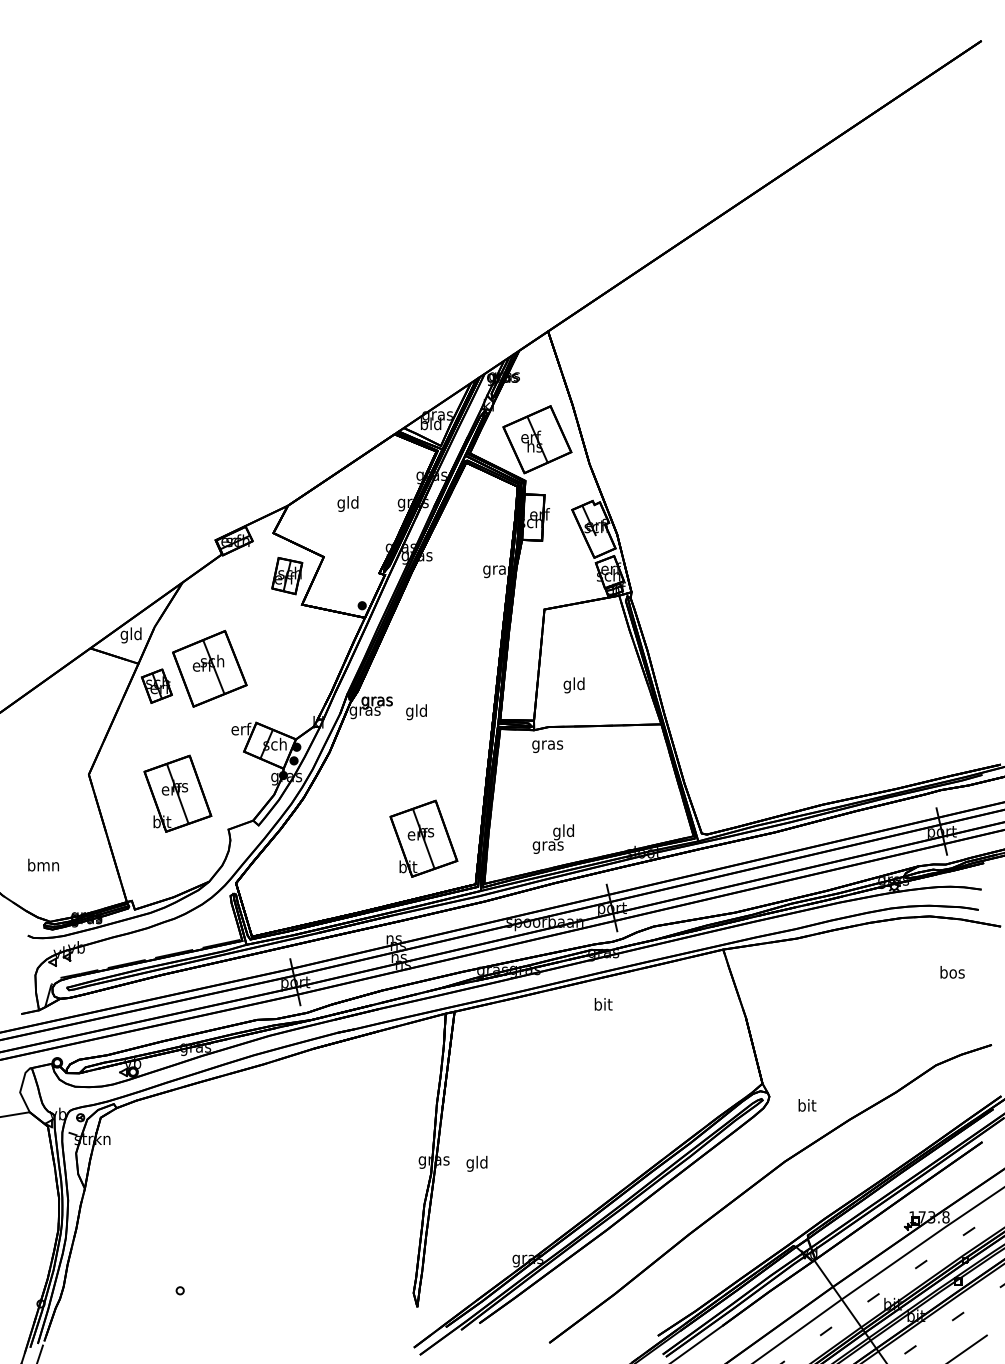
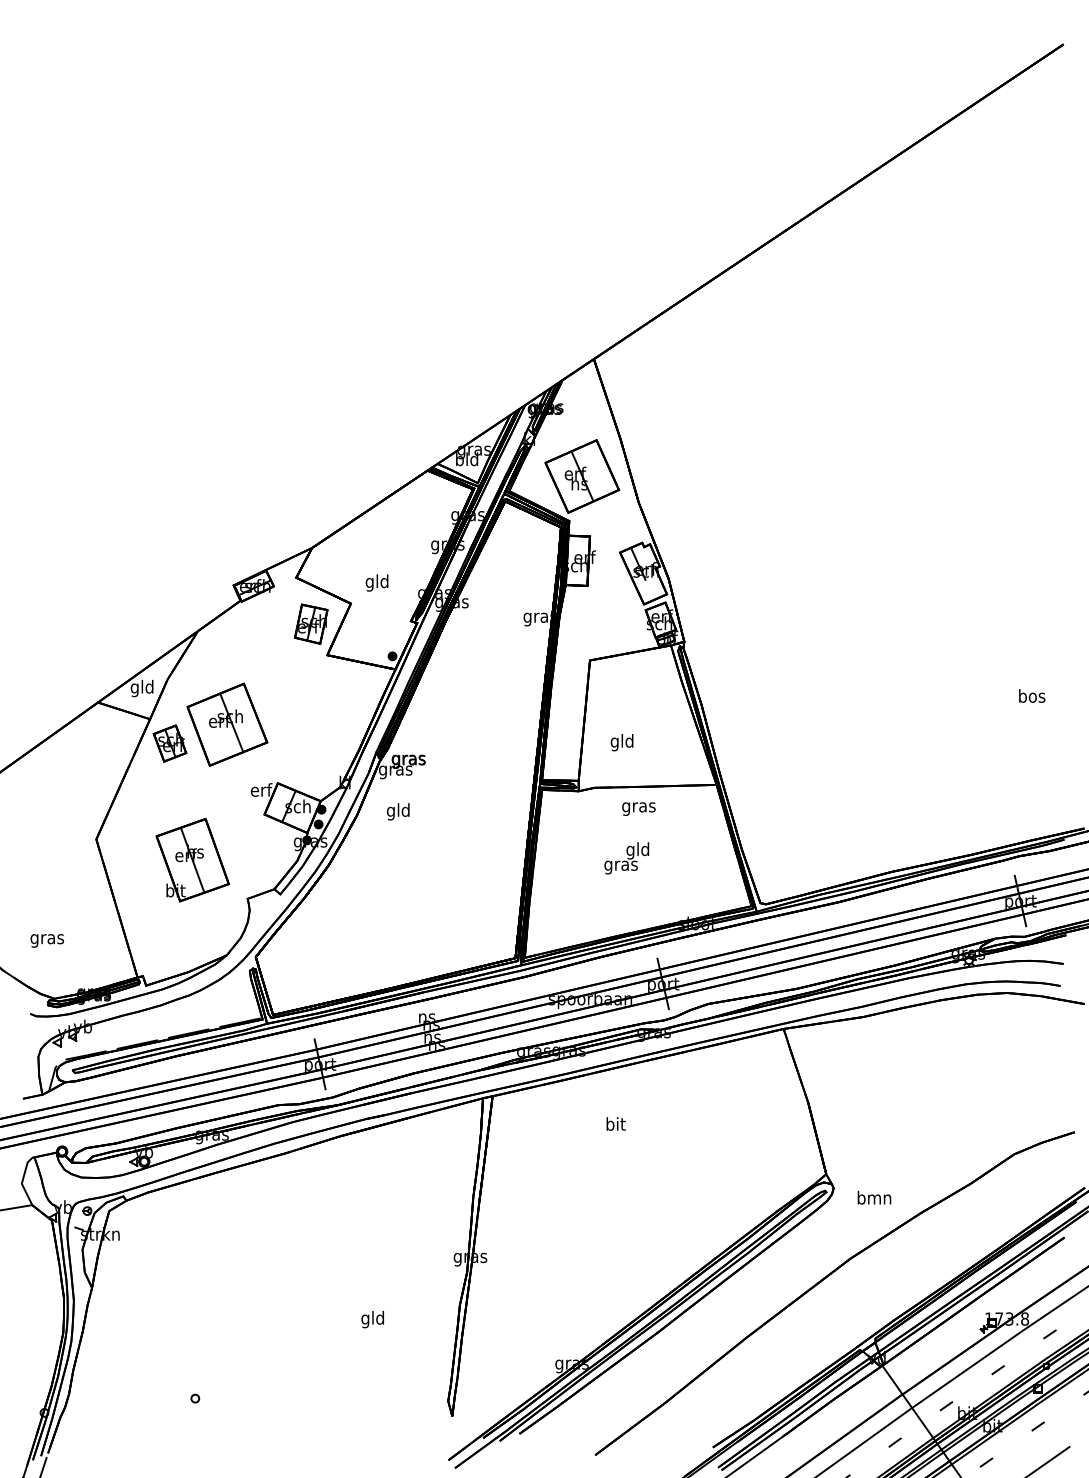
text: (347, 503) -> (376, 582), moved
text: (416, 712) -> (398, 812), moved
text: (547, 746) -> (638, 808), moved
part: (423, 838) -> (458, 908), removed
text: (552, 838) -> (625, 857), moved
text: (43, 866) -> (47, 938), bmn -> gras
text: (952, 972) -> (1032, 696), moved
text: (603, 1004) -> (616, 1124), moved
text: (806, 1105) -> (873, 1197), bit -> bmn
text: (476, 1163) -> (372, 1319), moved

